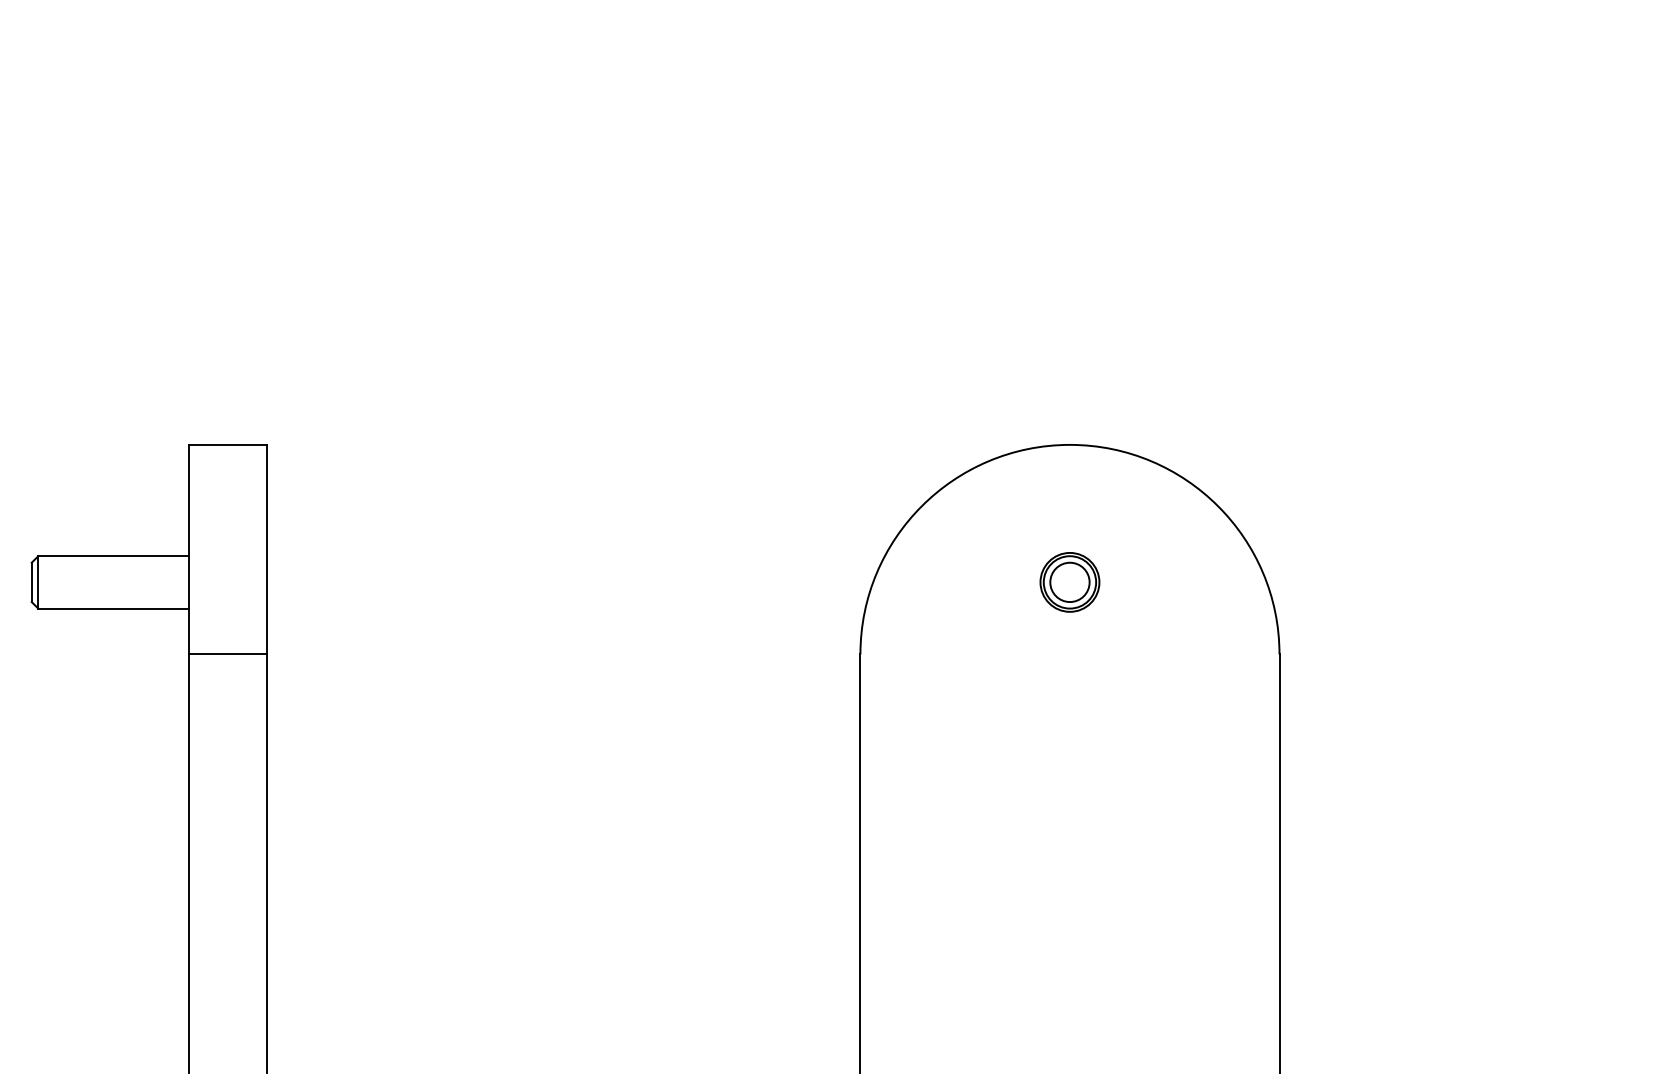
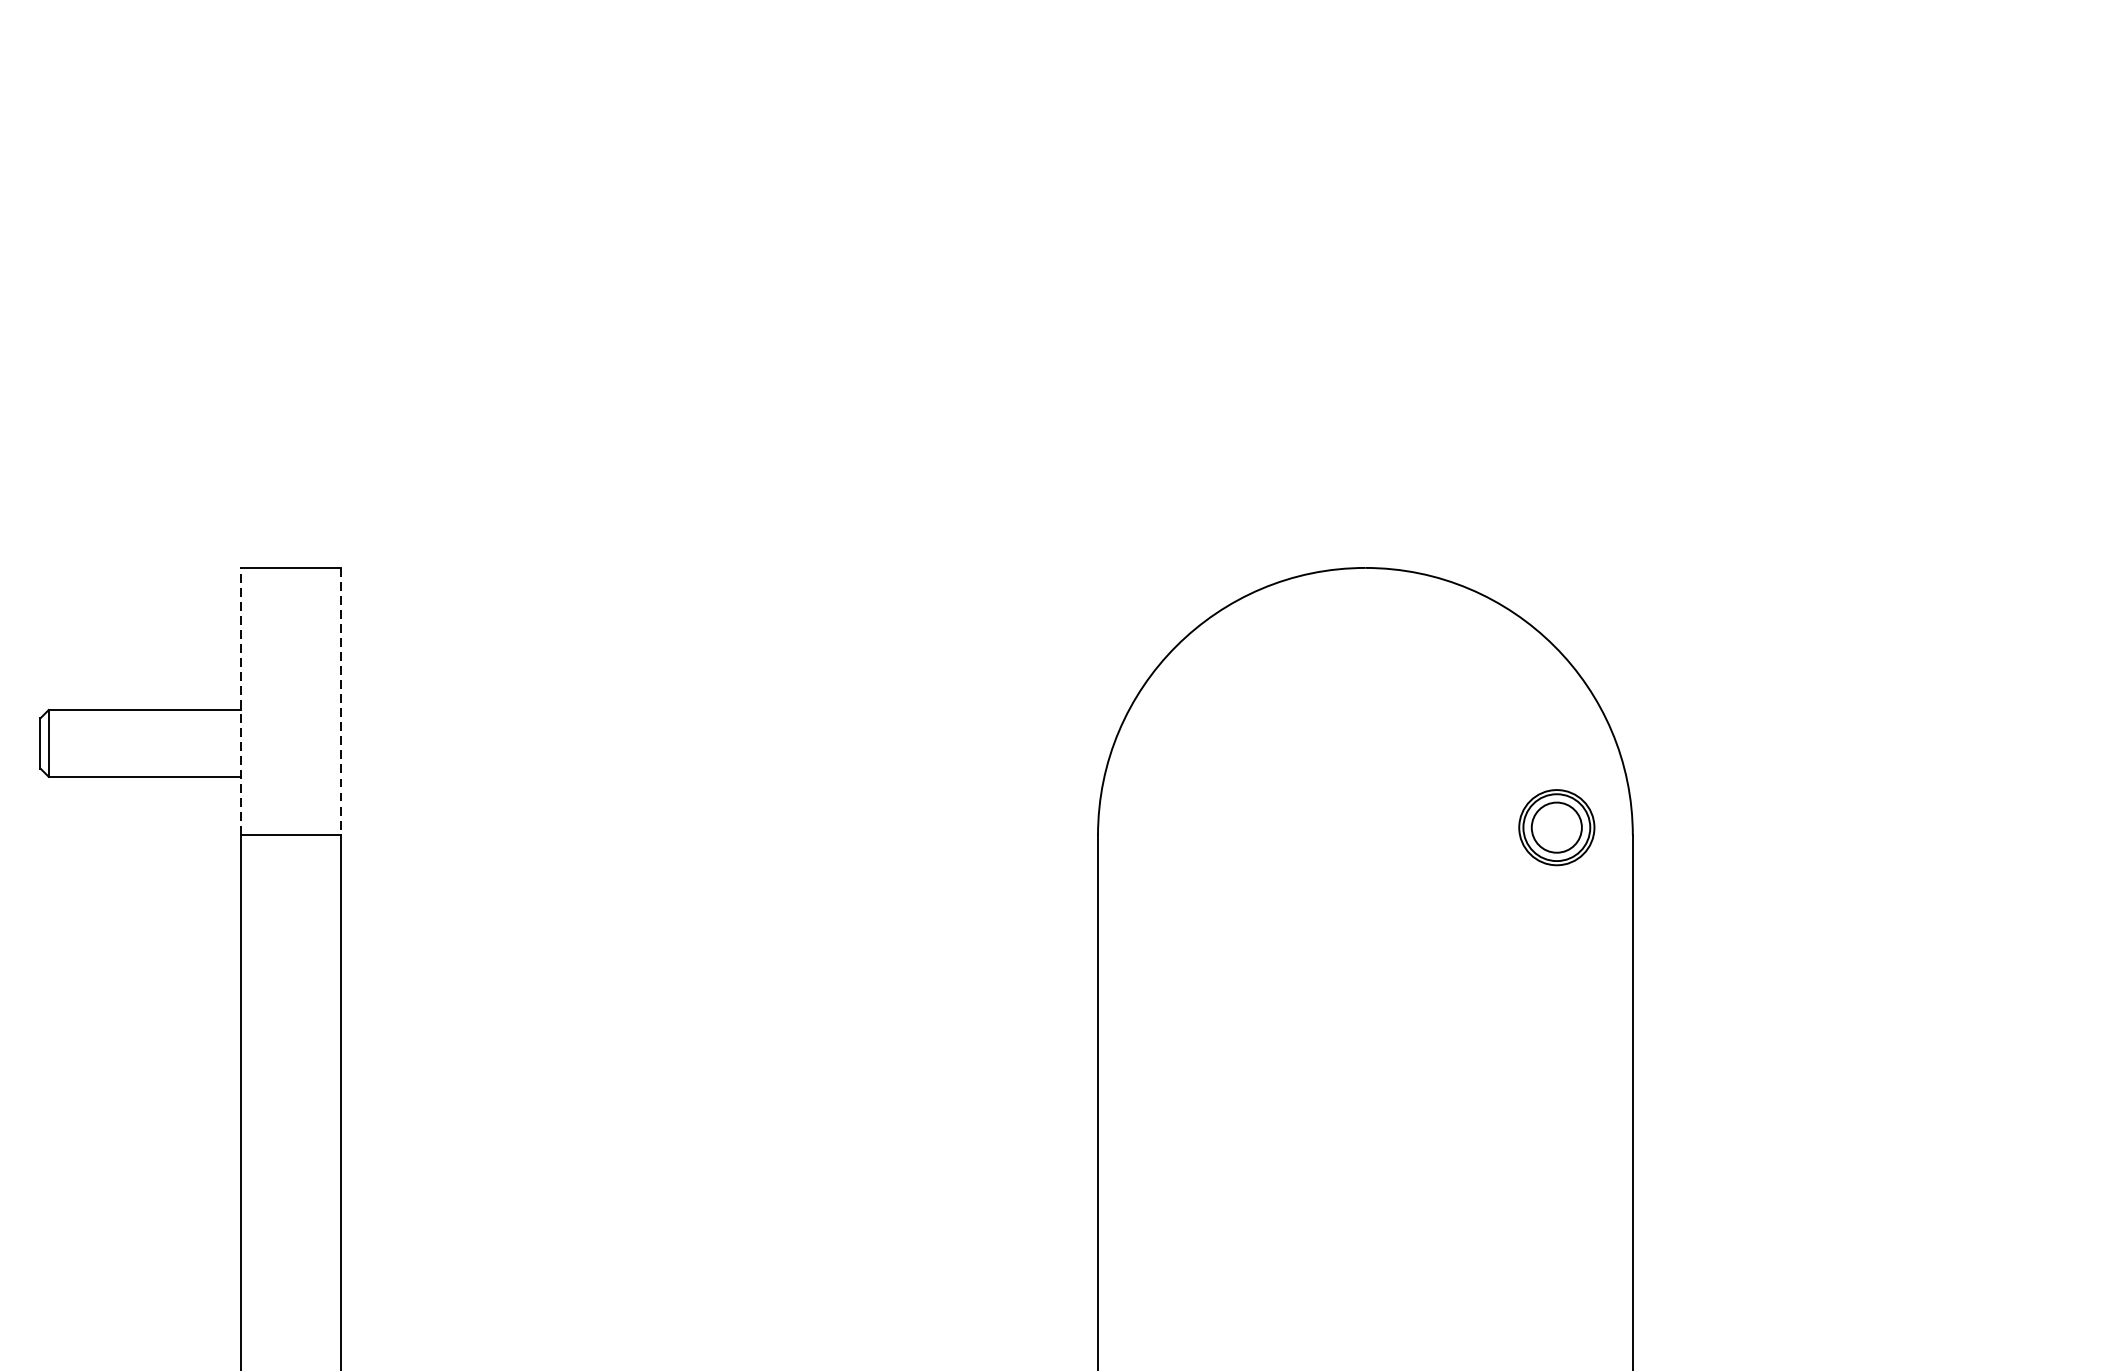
line: (188, 549) -> (240, 701), solid -> dashed
line: (267, 549) -> (341, 701), solid -> dashed
part: (1069, 582) -> (1556, 827), moved

